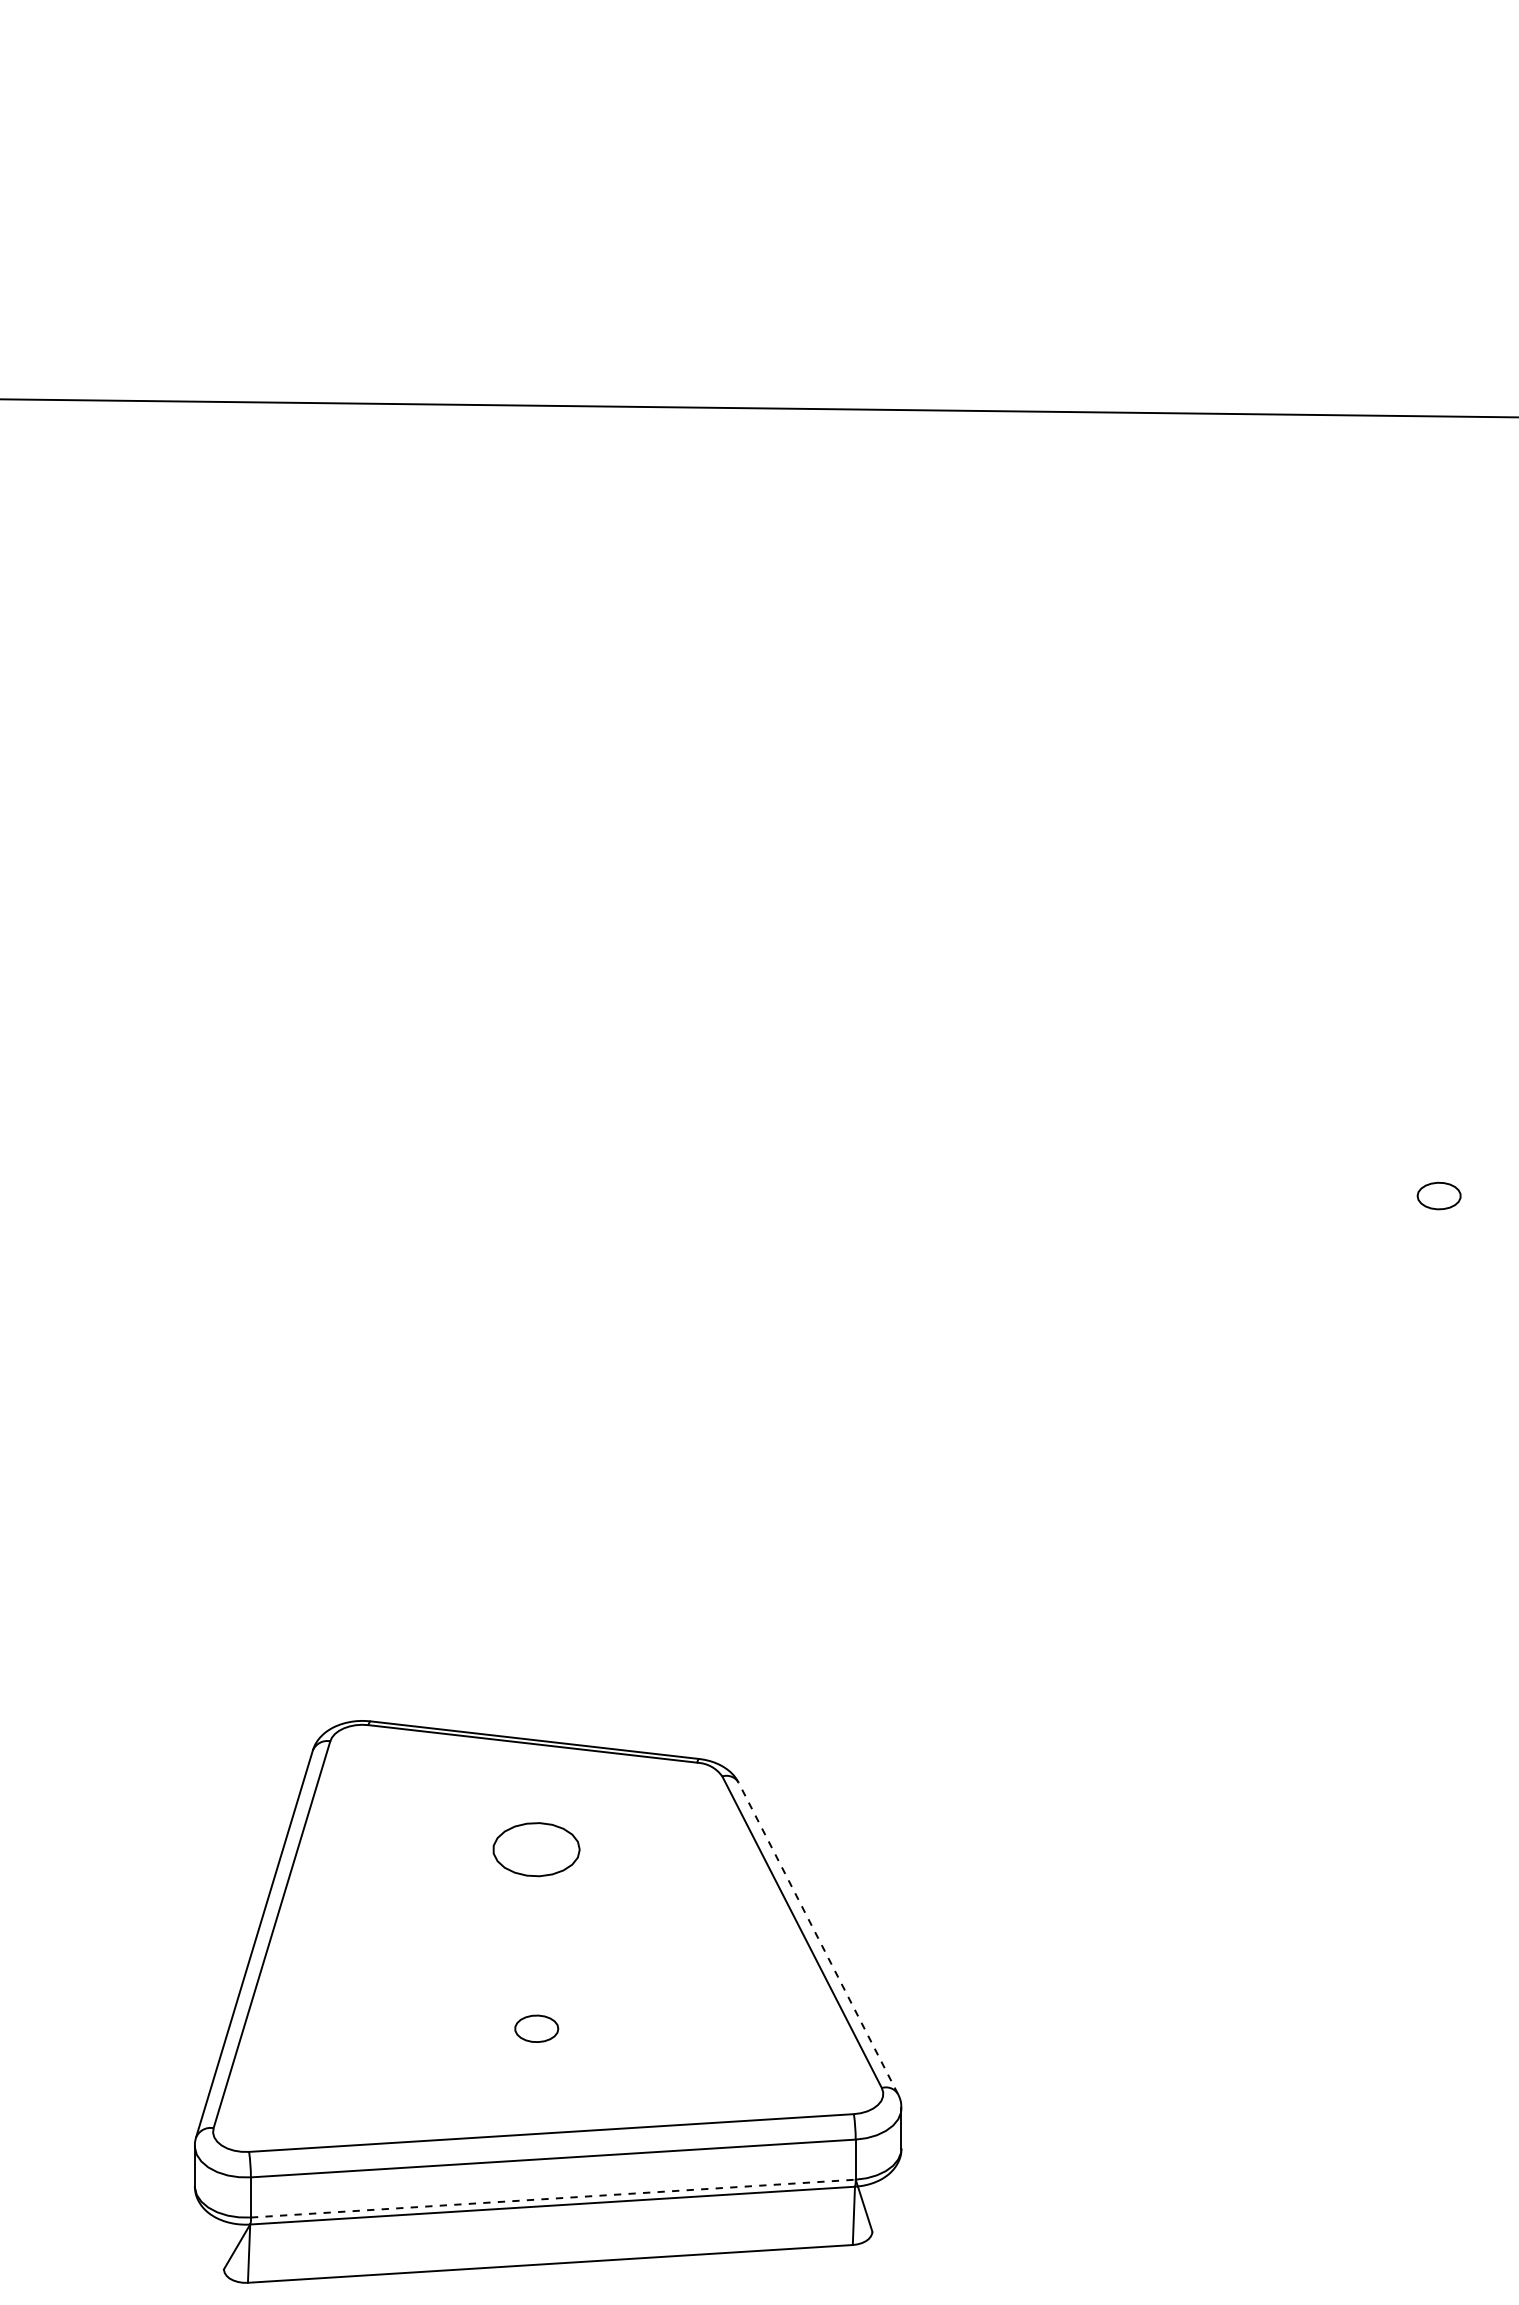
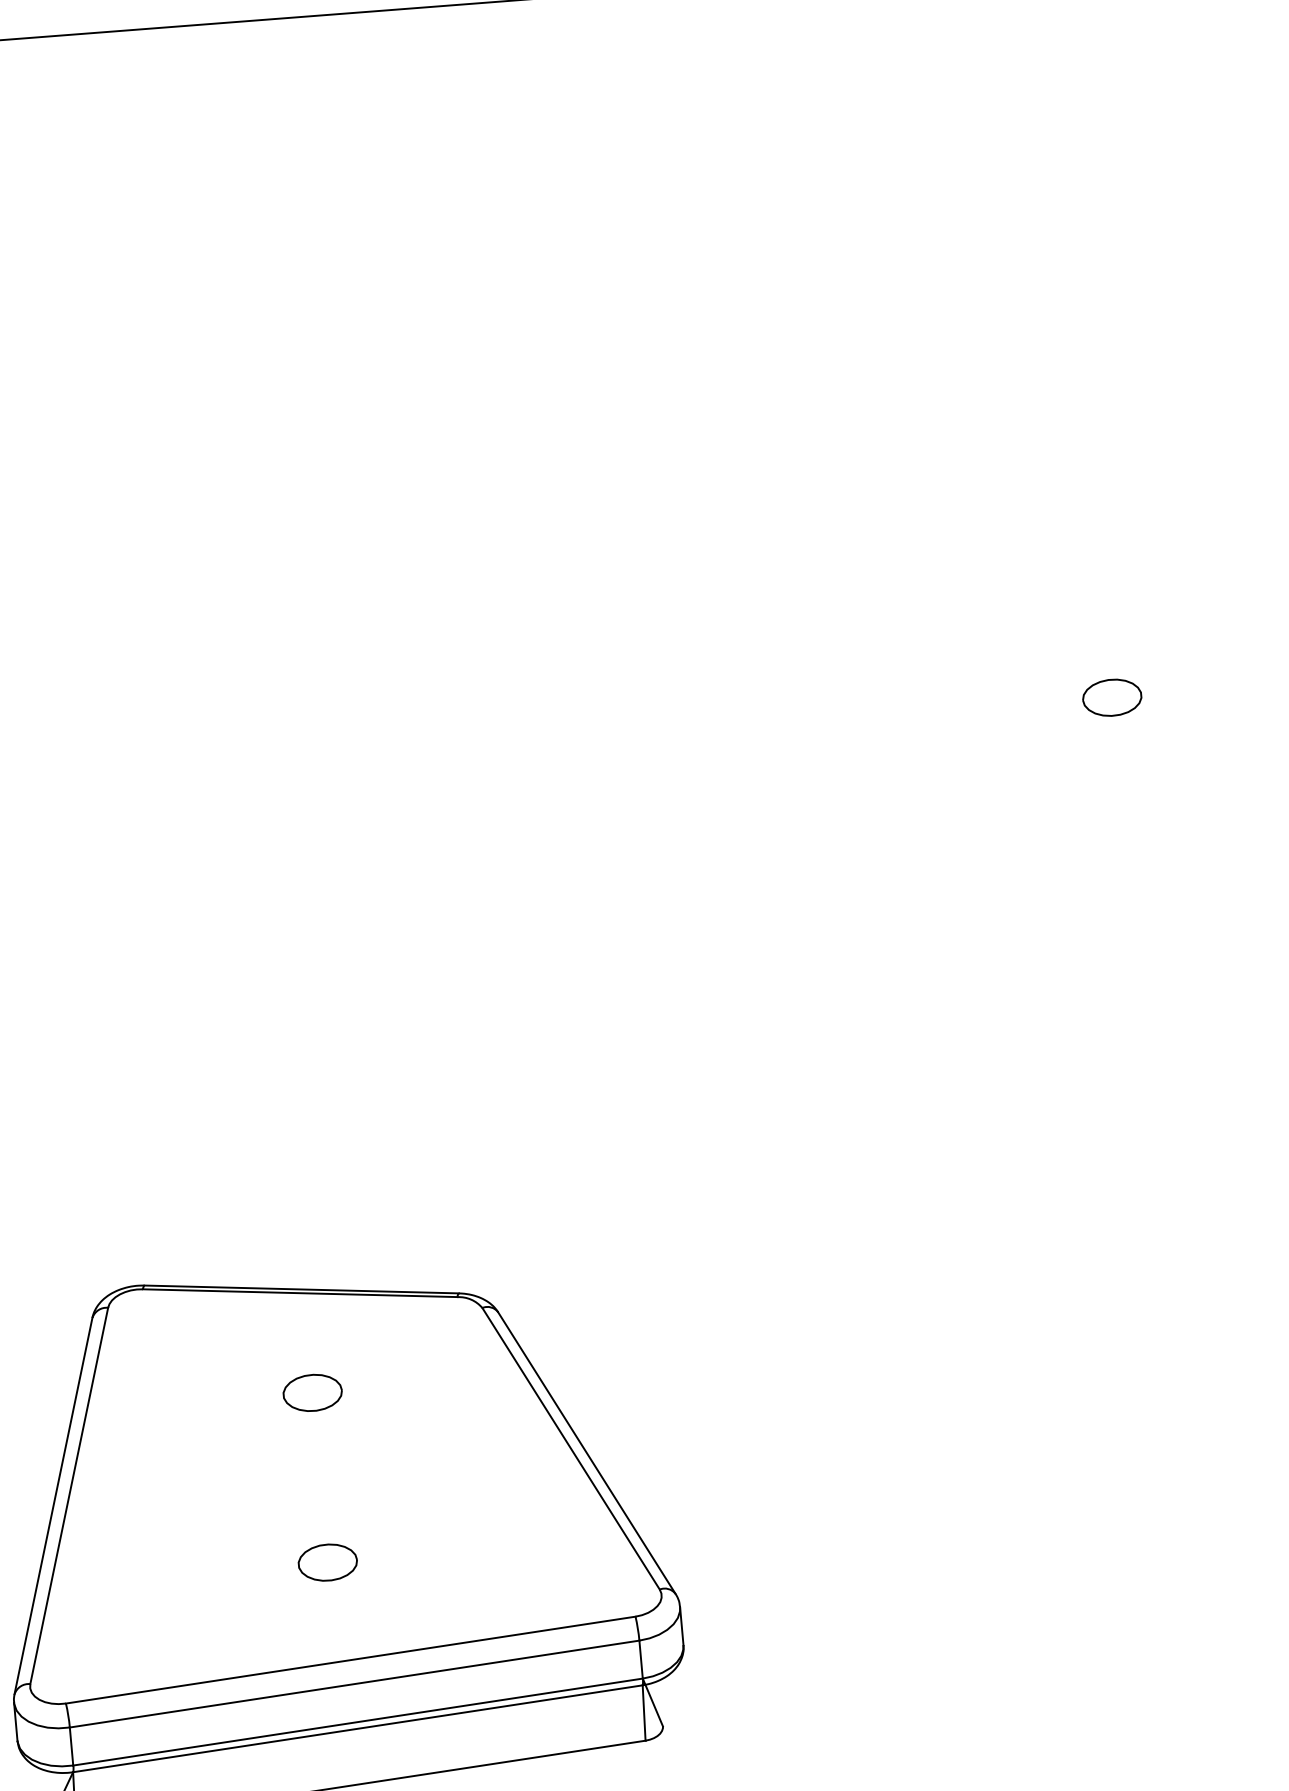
part: (1438, 1195) -> (1111, 697), size x1.43
part: (536, 1849) -> (312, 1392), size x0.71
line: (818, 1938) -> (587, 1453), dashed -> solid
part: (536, 2028) -> (327, 1562), size x1.43
line: (553, 2198) -> (358, 1721), dashed -> solid

